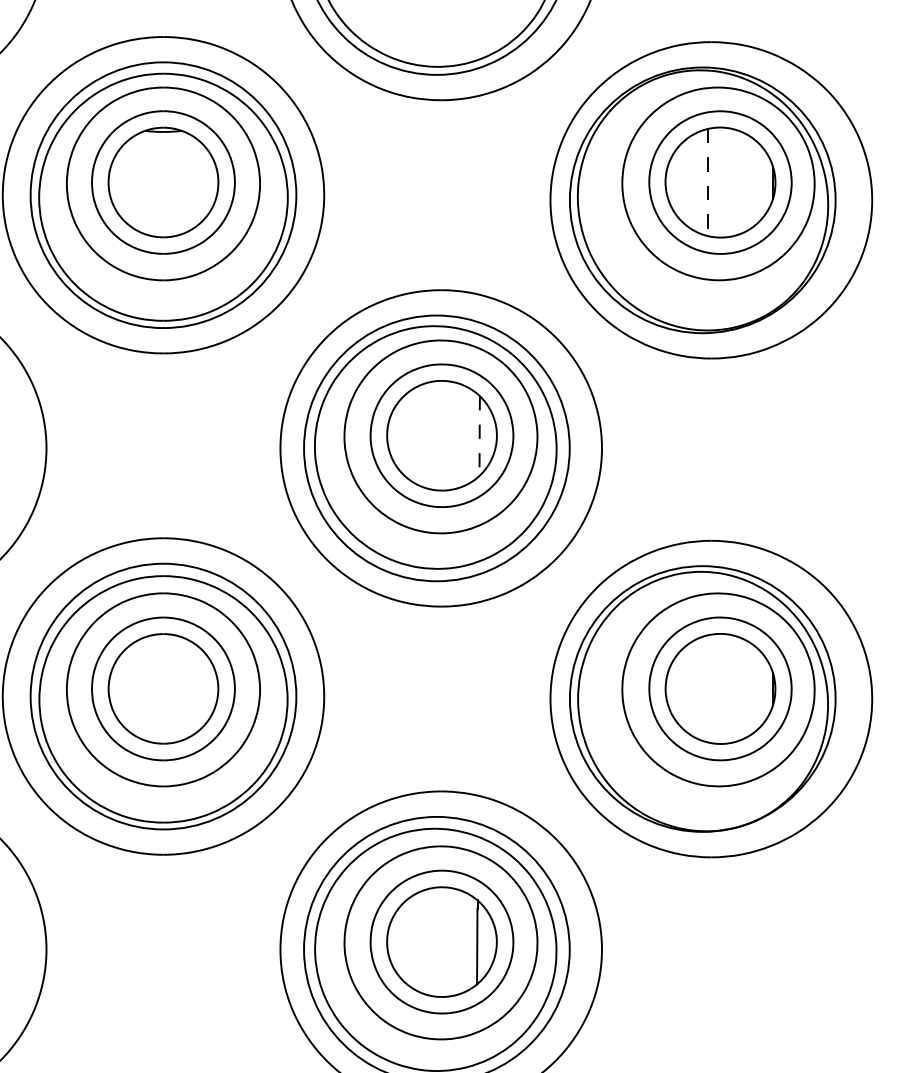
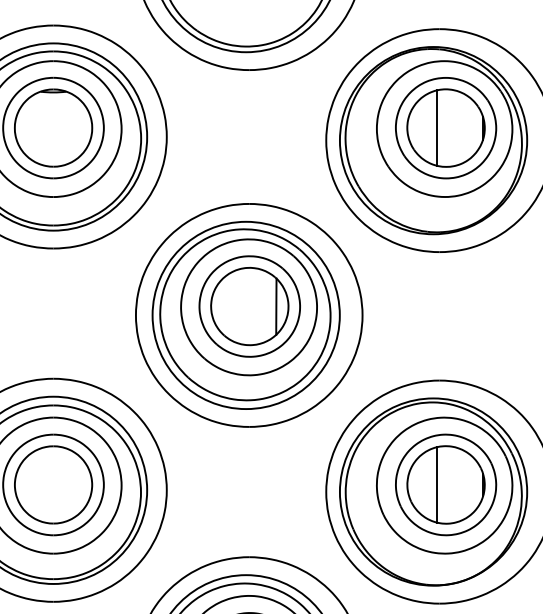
line: (707, 182) -> (436, 128), dashed -> solid
line: (479, 436) -> (276, 307), dashed -> solid
line: (707, 688) -> (436, 484), added

